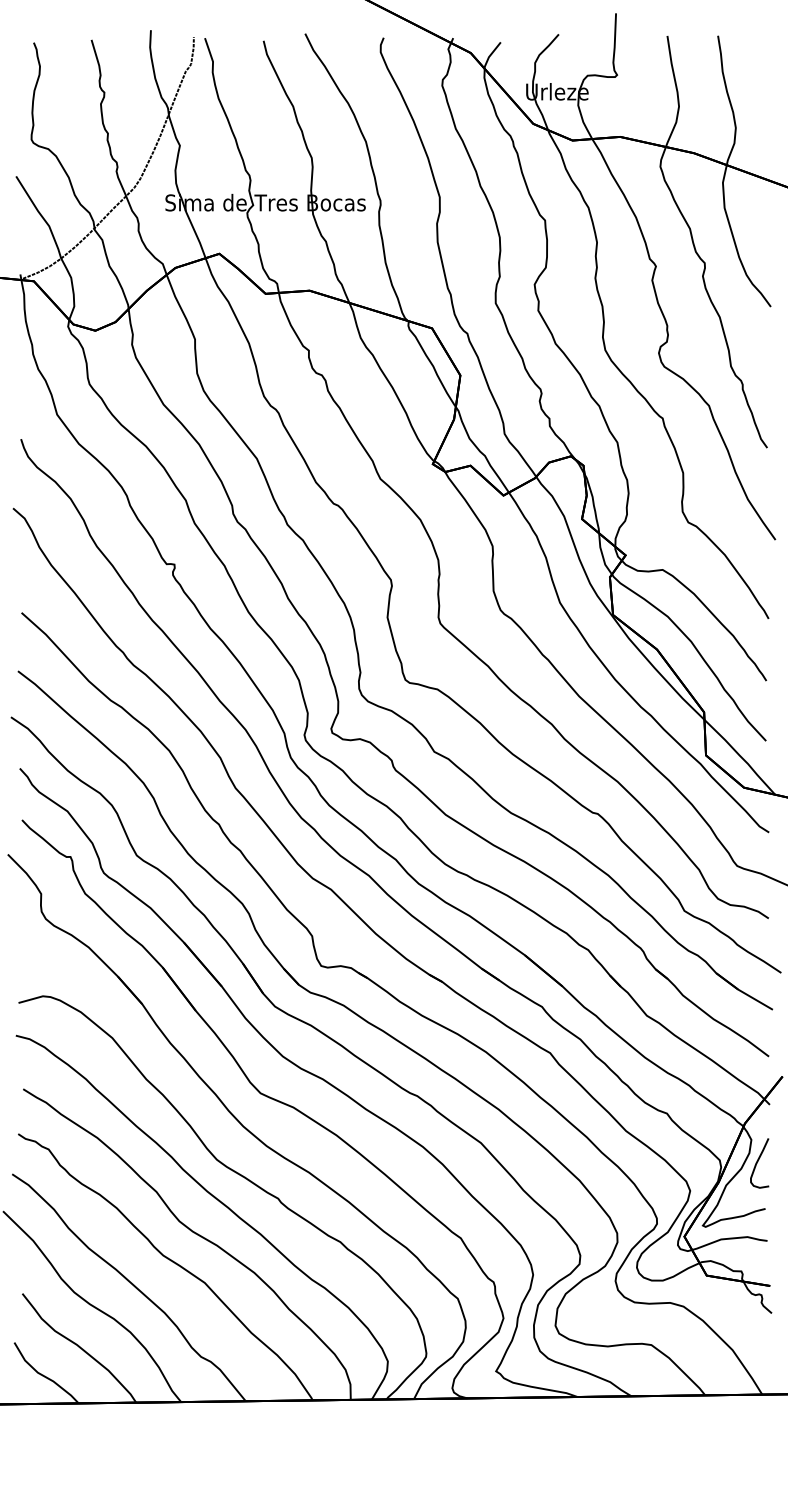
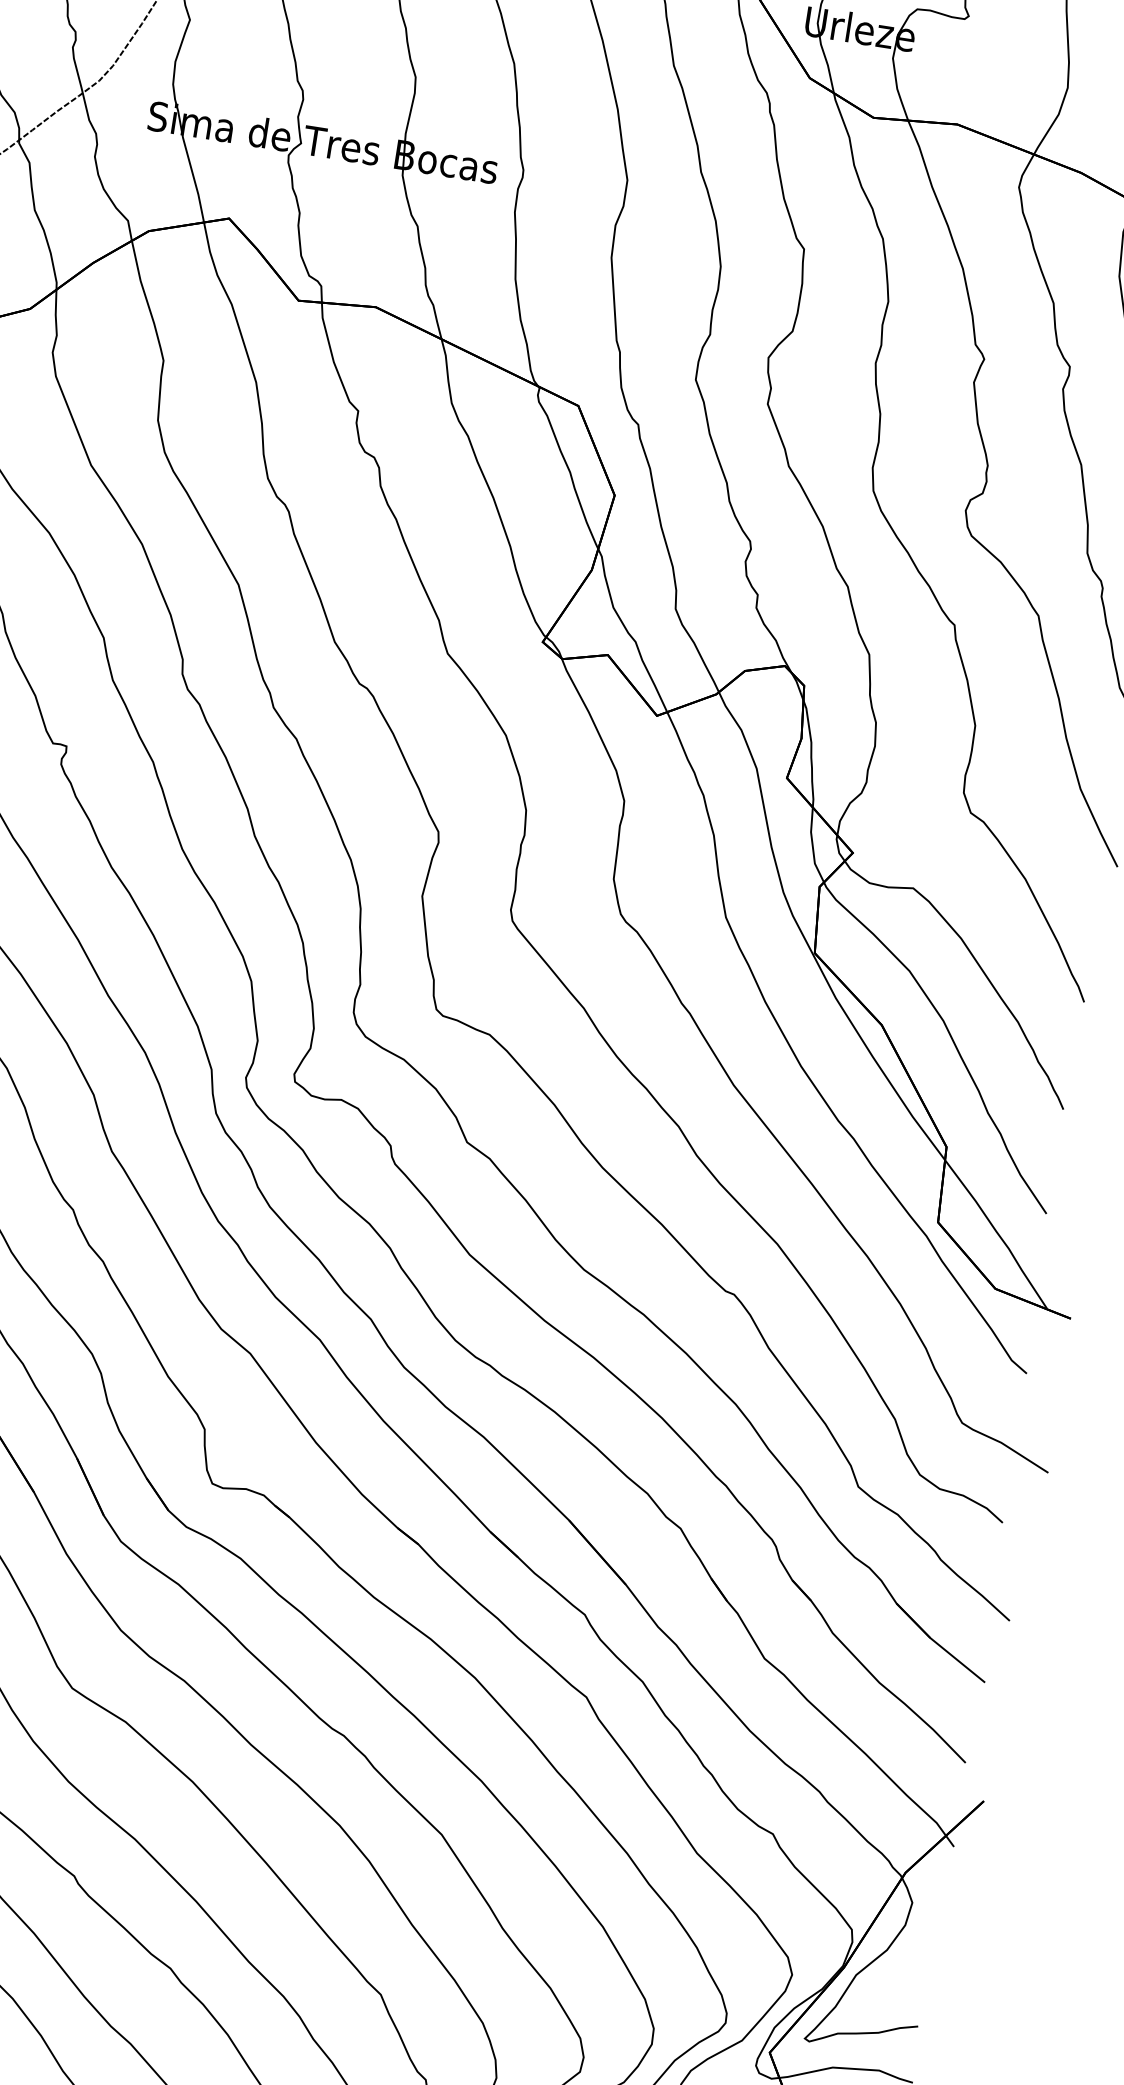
curve: (757, 1163) -> (916, 1945), removed

